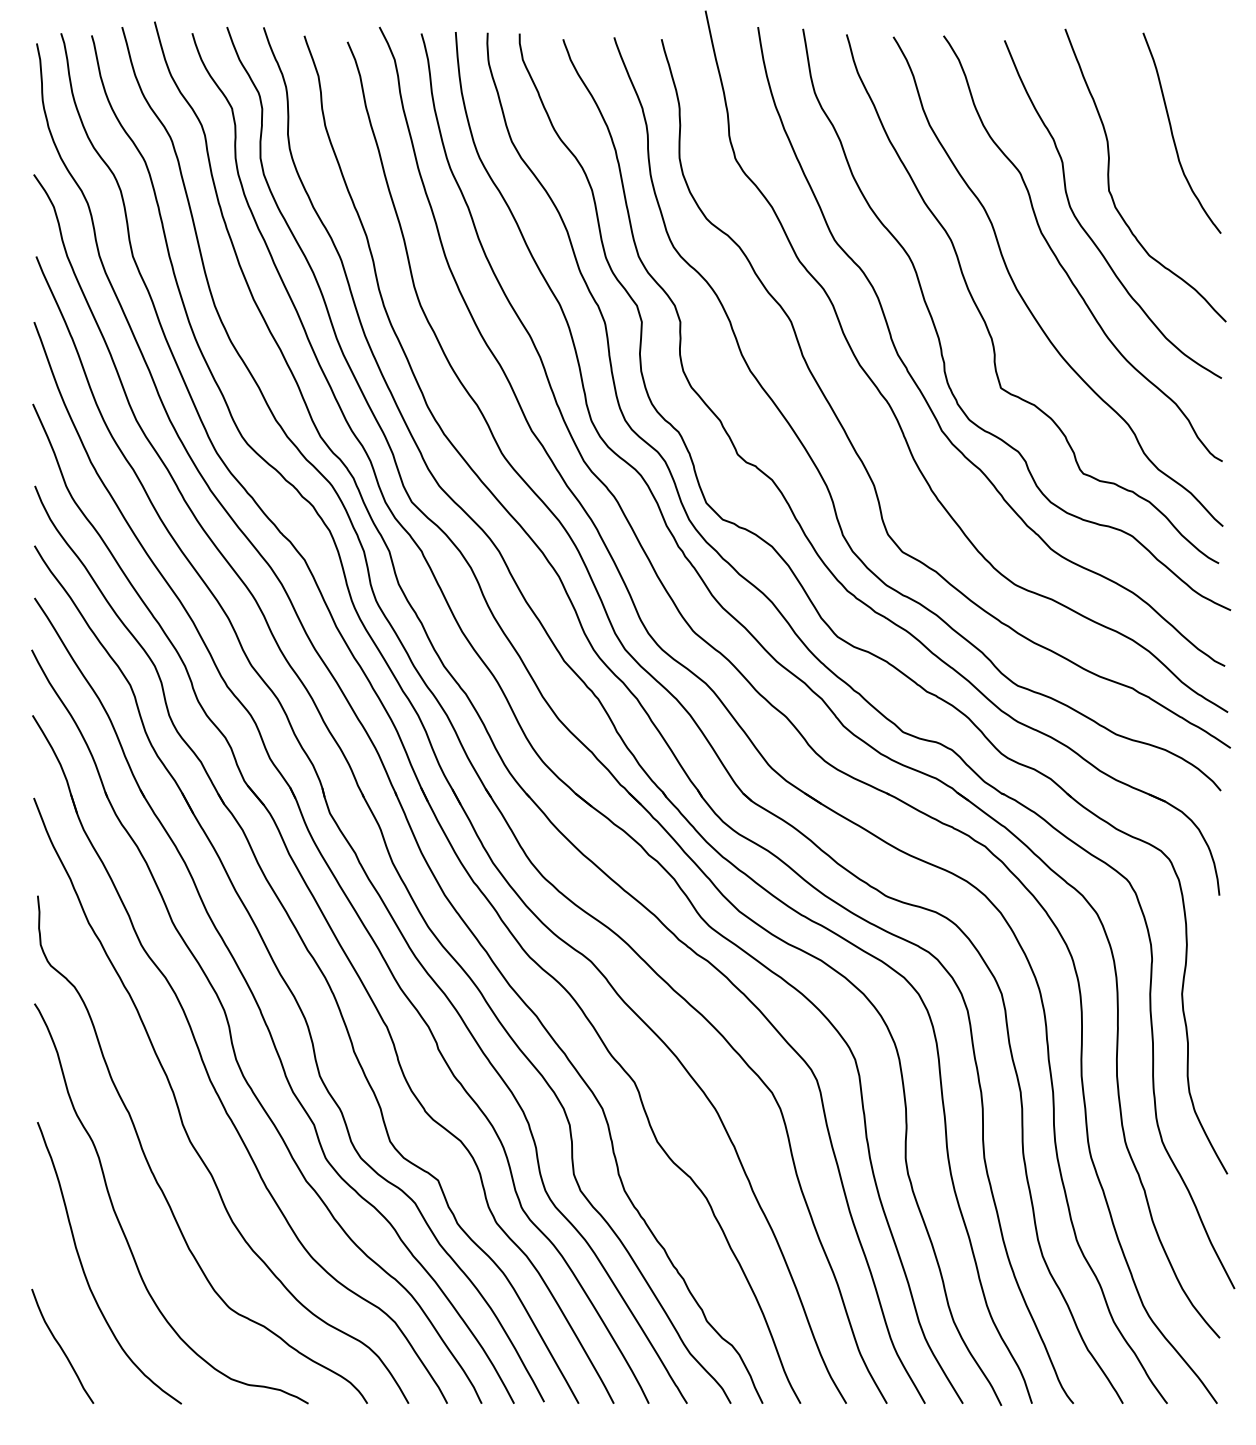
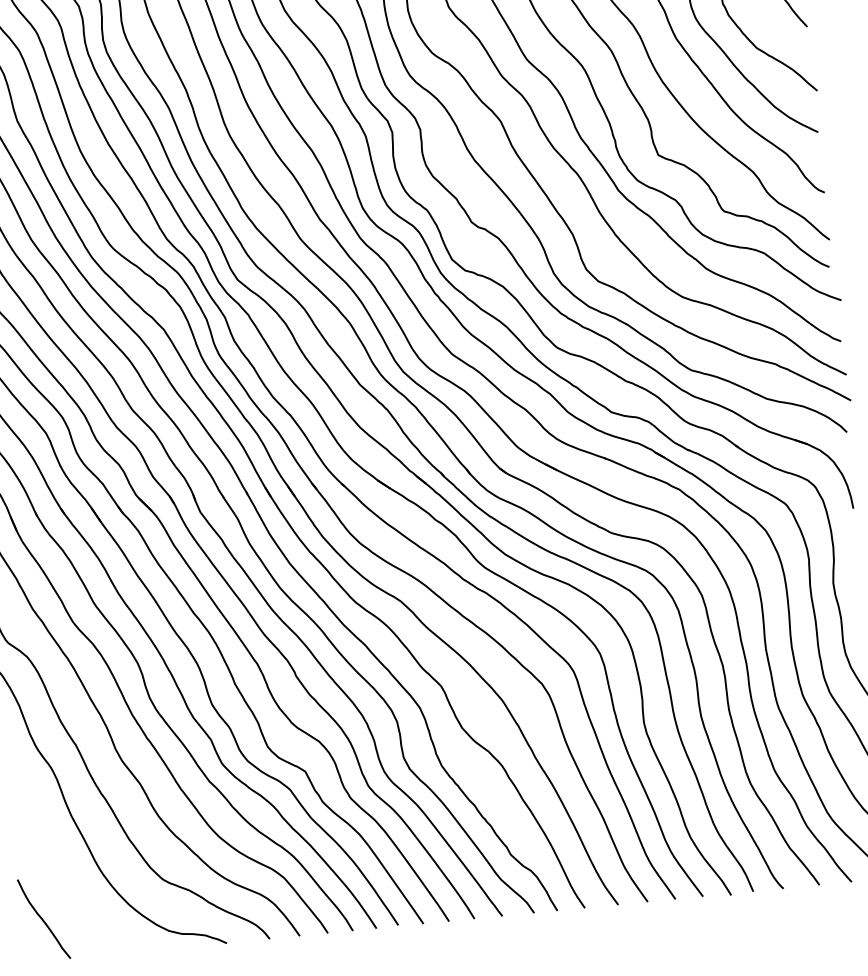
curve: (86, 1275) -> (56, 865), removed

